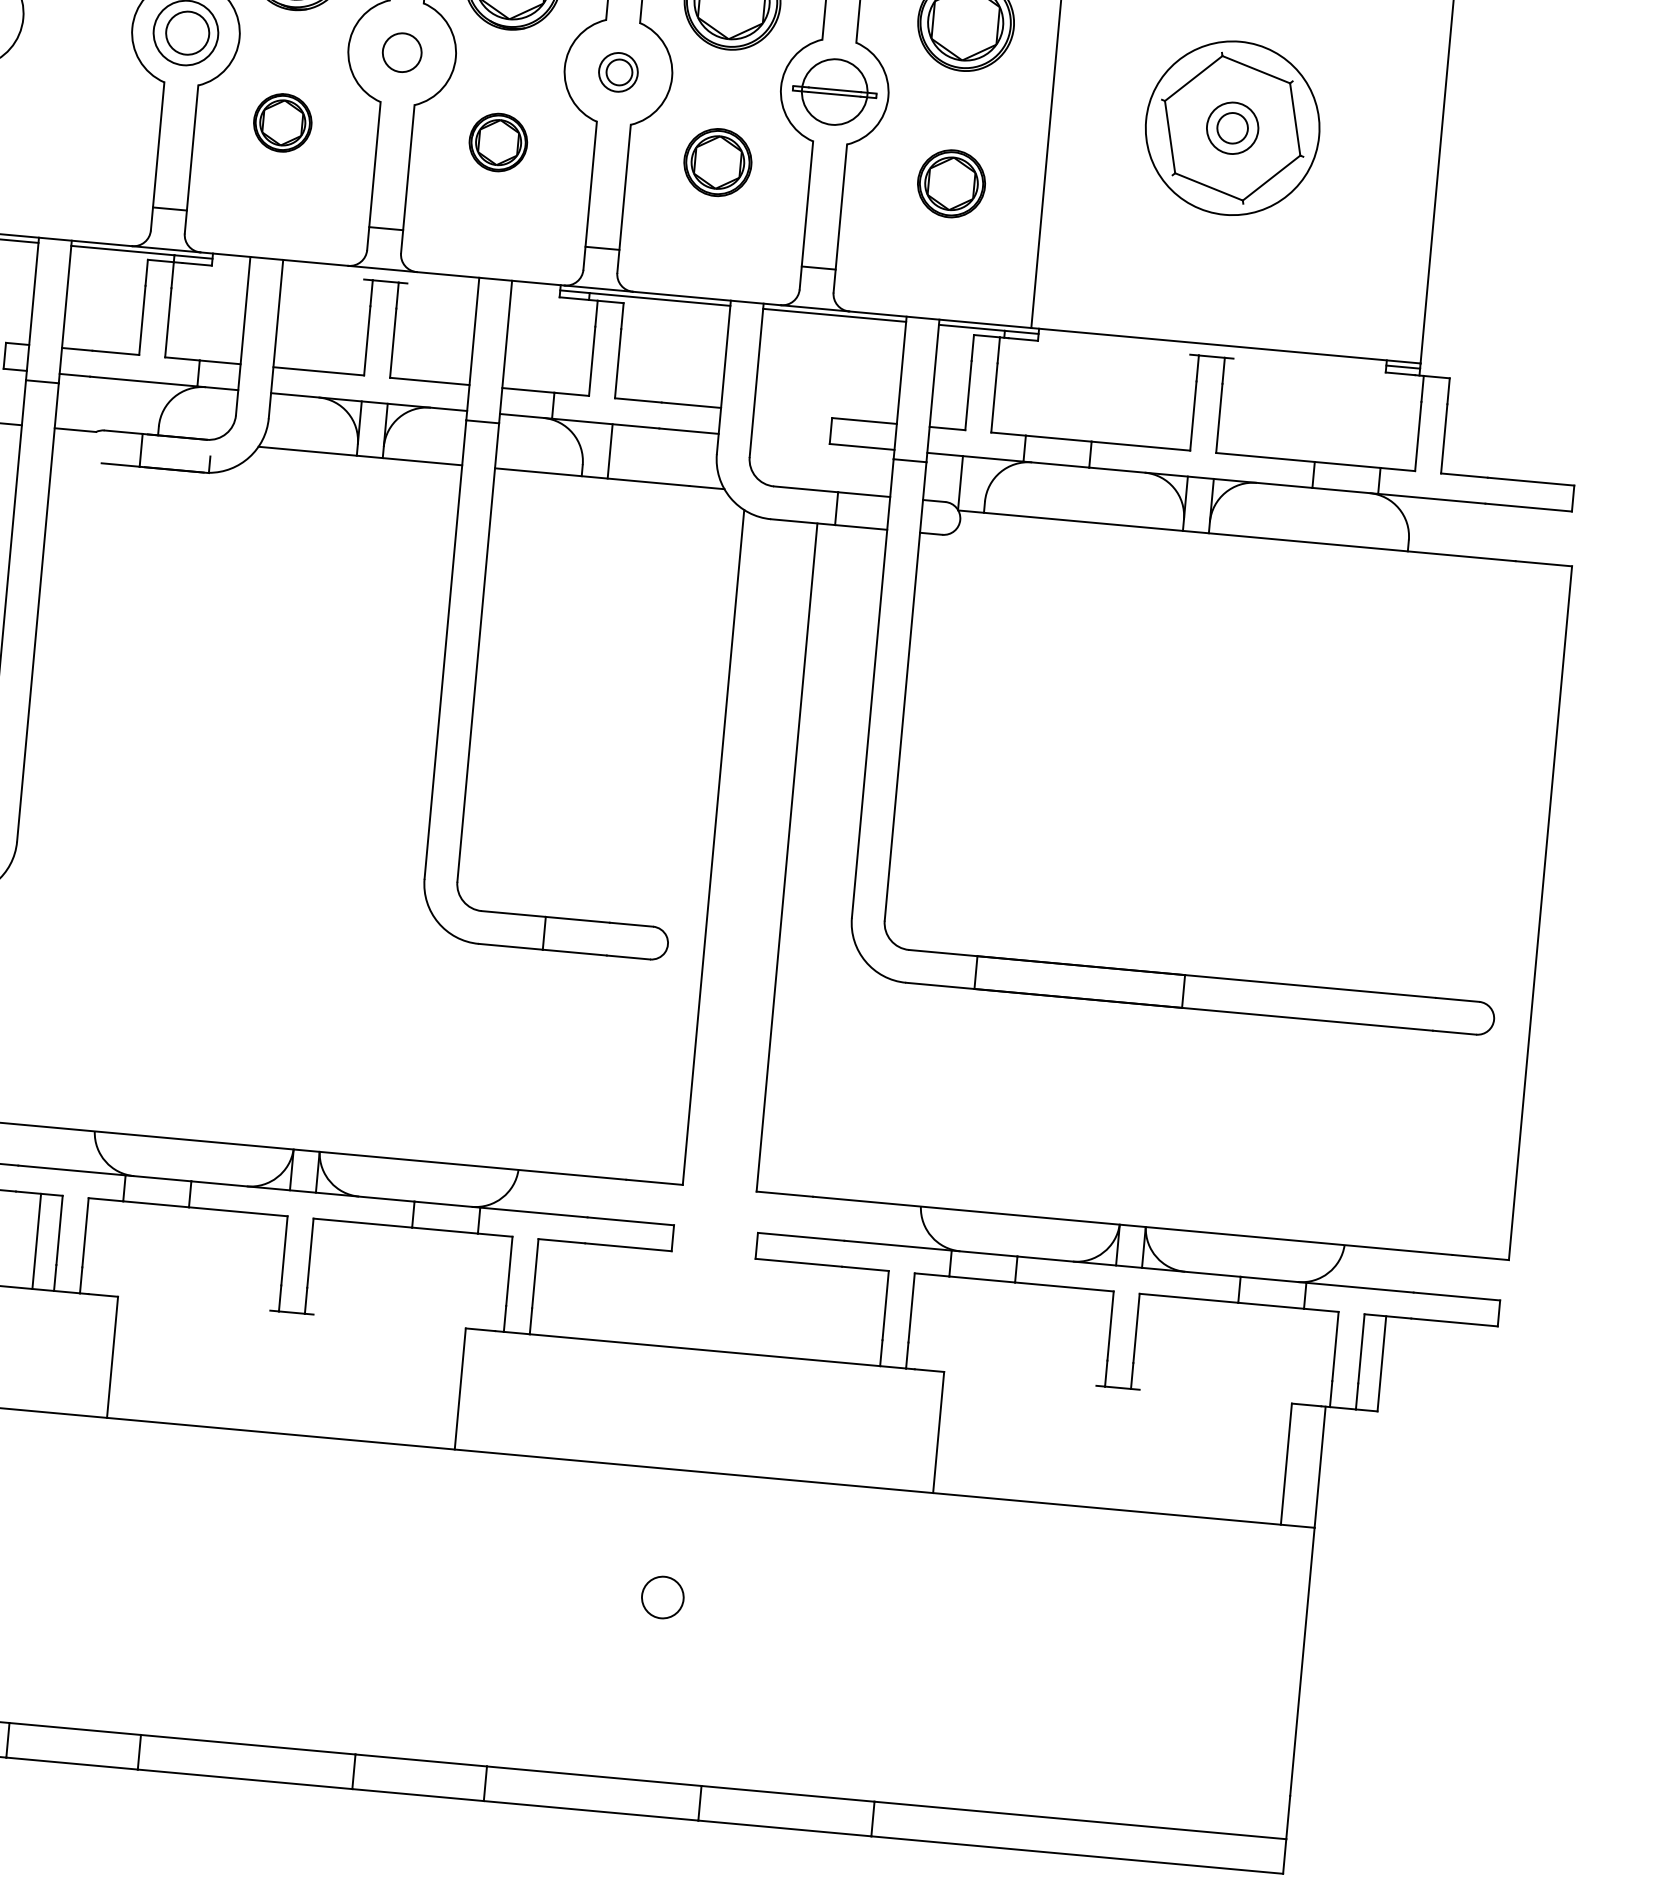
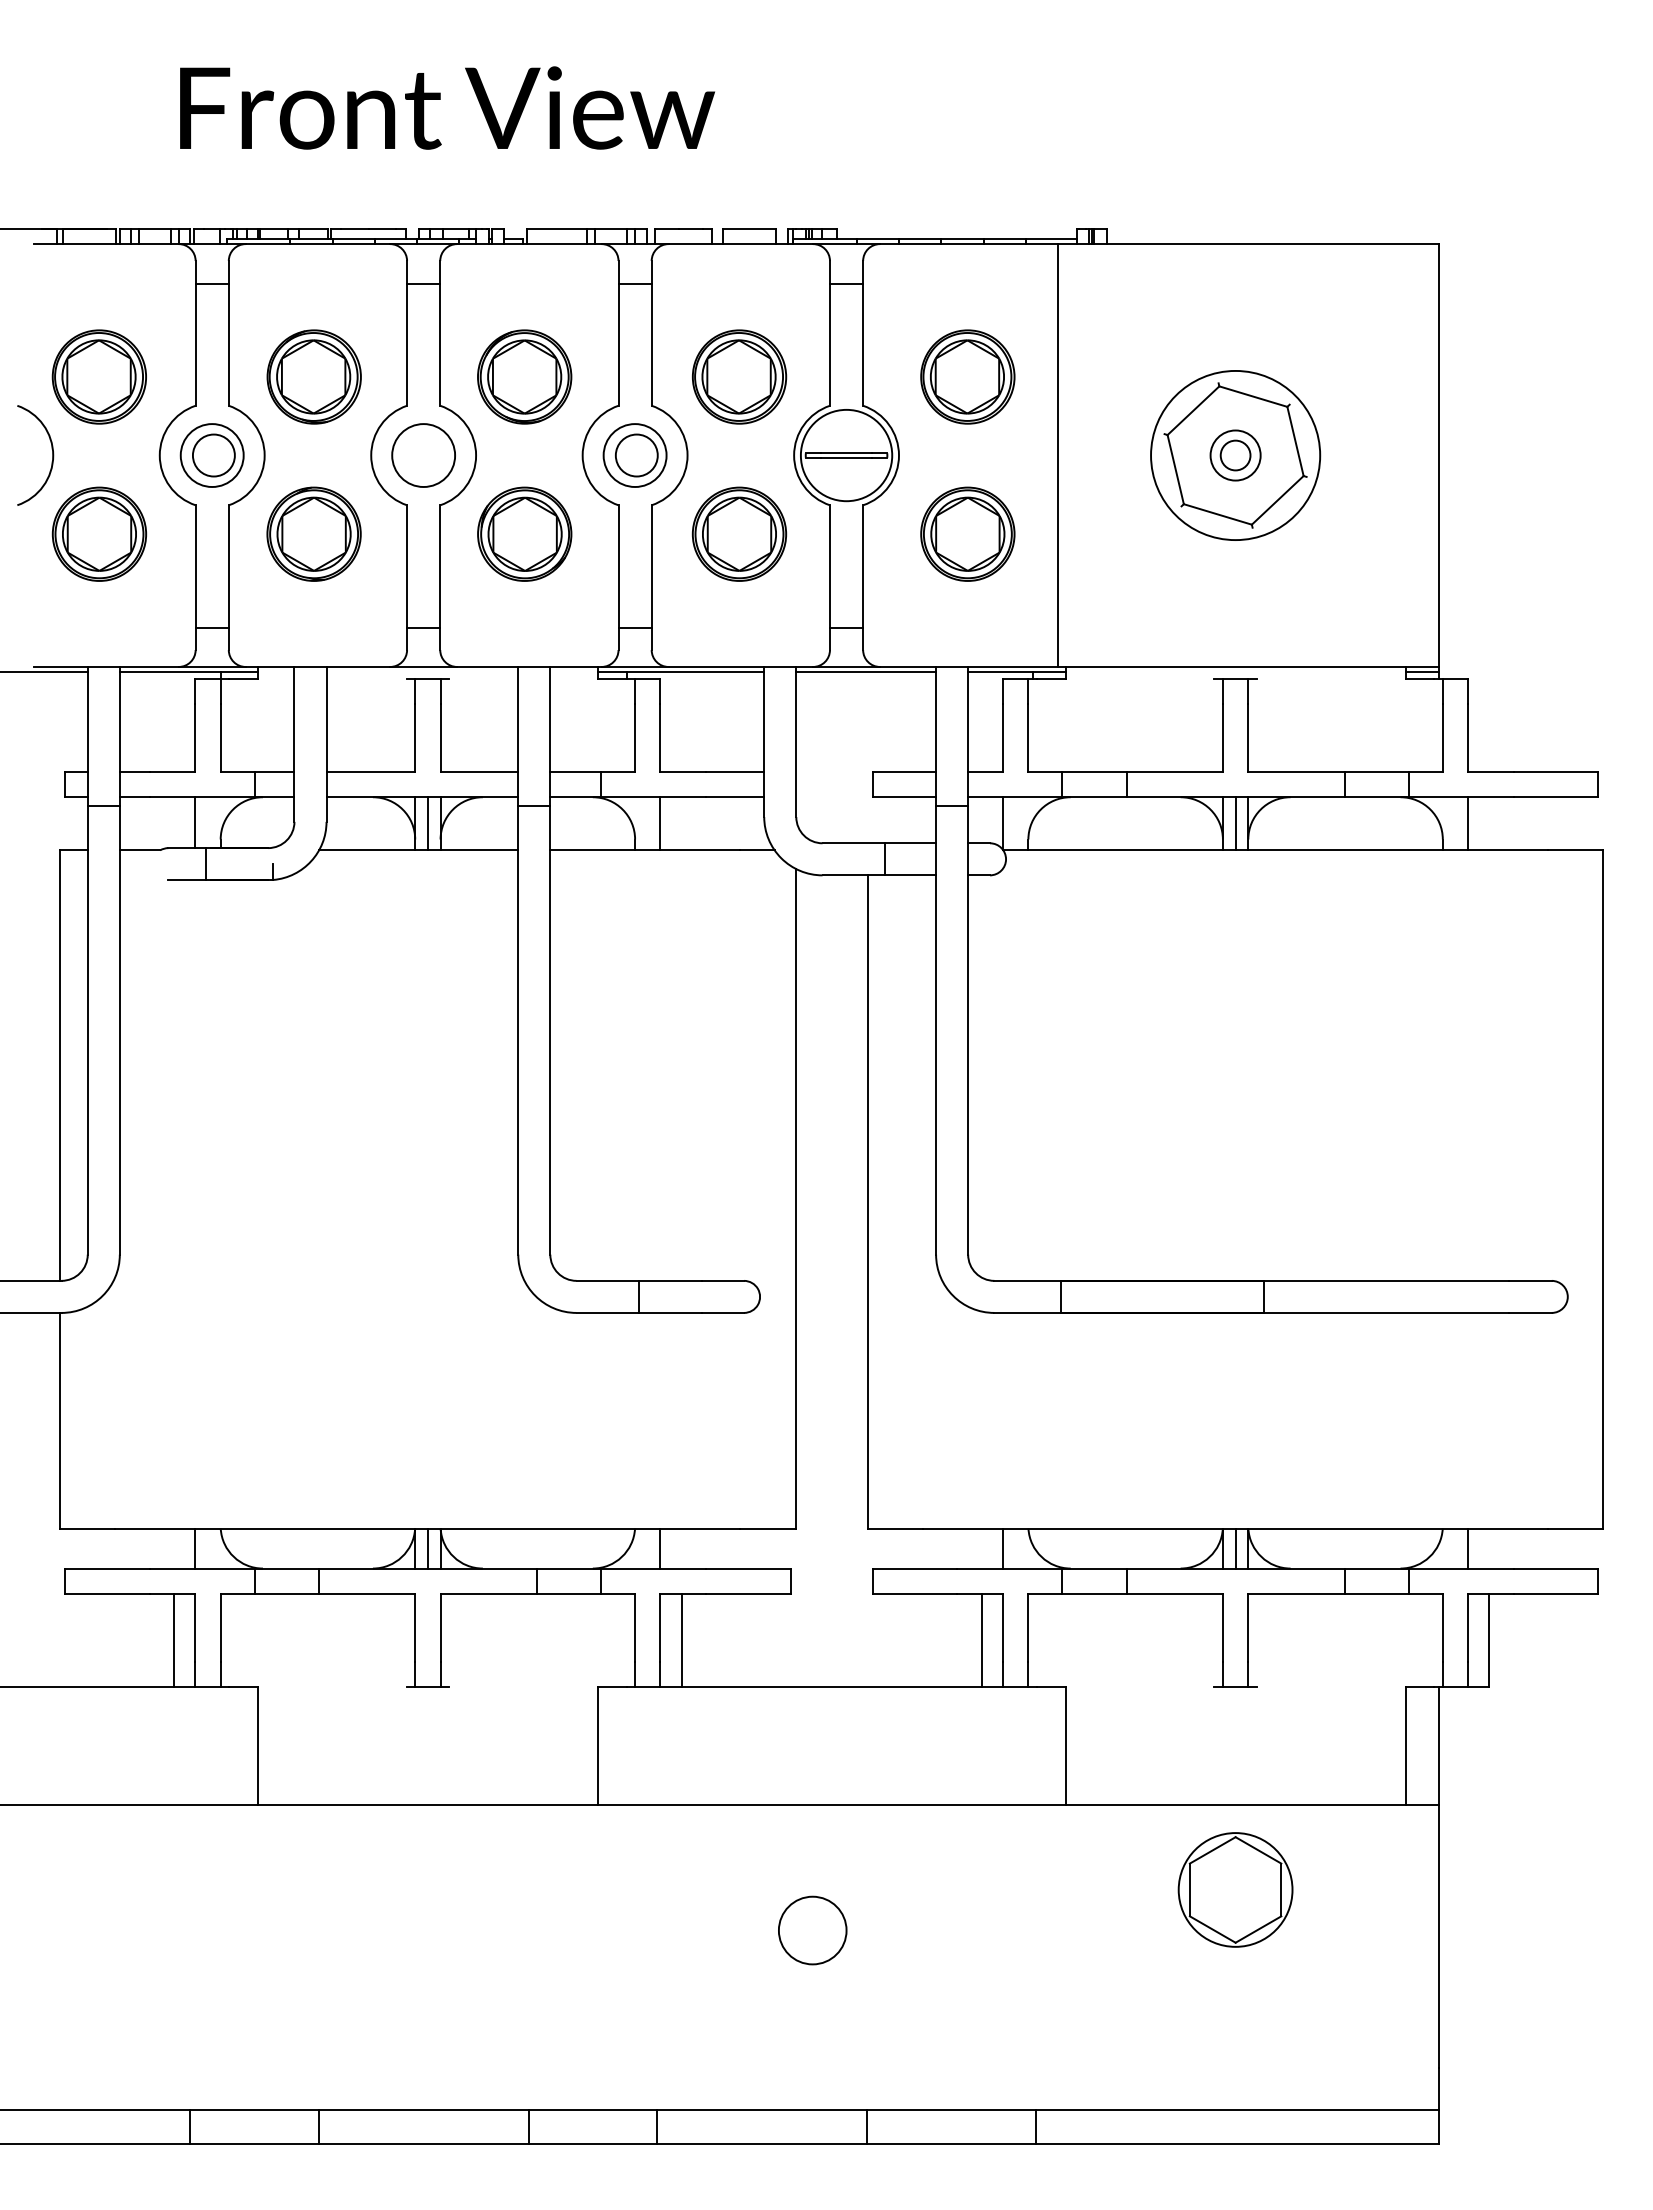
circle: (402, 52) -> (423, 455), size x1.67
part: (617, 72) -> (634, 455), size x1.67
circle: (834, 92) -> (846, 455), size x1.43
part: (63, 102) -> (99, 533), added
part: (282, 122) -> (313, 533), size x1.67
part: (498, 141) -> (524, 533), size x1.67
part: (717, 161) -> (739, 533), size x1.43
part: (951, 183) -> (967, 533), size x1.43
line: (134, 406) -> (195, 822), added
line: (372, 429) -> (428, 823), added
line: (1198, 504) -> (1235, 823), added
line: (1436, 526) -> (1468, 823), added
line: (67, 1149) -> (195, 1548), added
line: (305, 1171) -> (428, 1548), added
line: (542, 1192) -> (660, 1548), added
line: (893, 1224) -> (1003, 1548), added
line: (1130, 1246) -> (1235, 1548), added
line: (1369, 1267) -> (1468, 1548), added
line: (555, 1287) -> (681, 1639), added
line: (862, 1315) -> (981, 1639), added
part: (1099, 1594) -> (1235, 1889), added
circle: (662, 1597) -> (812, 1930), size x1.67

